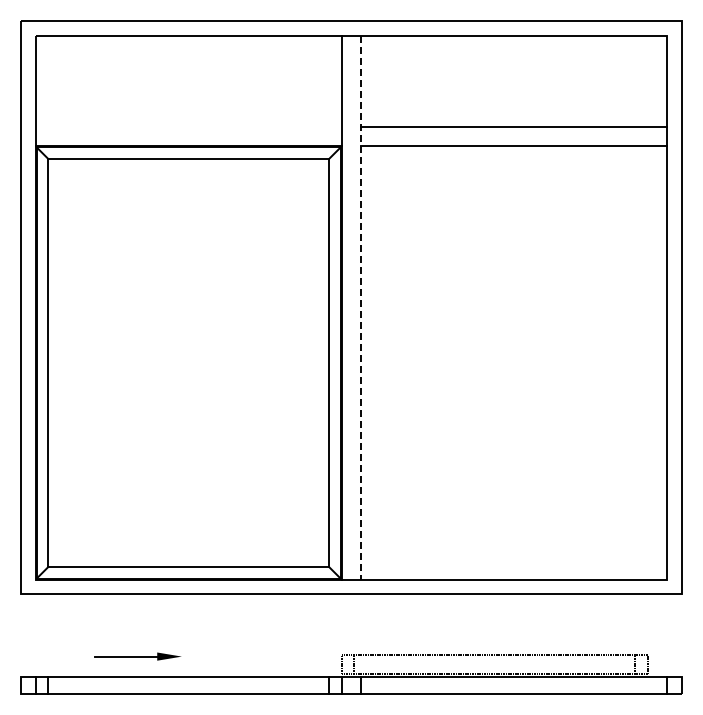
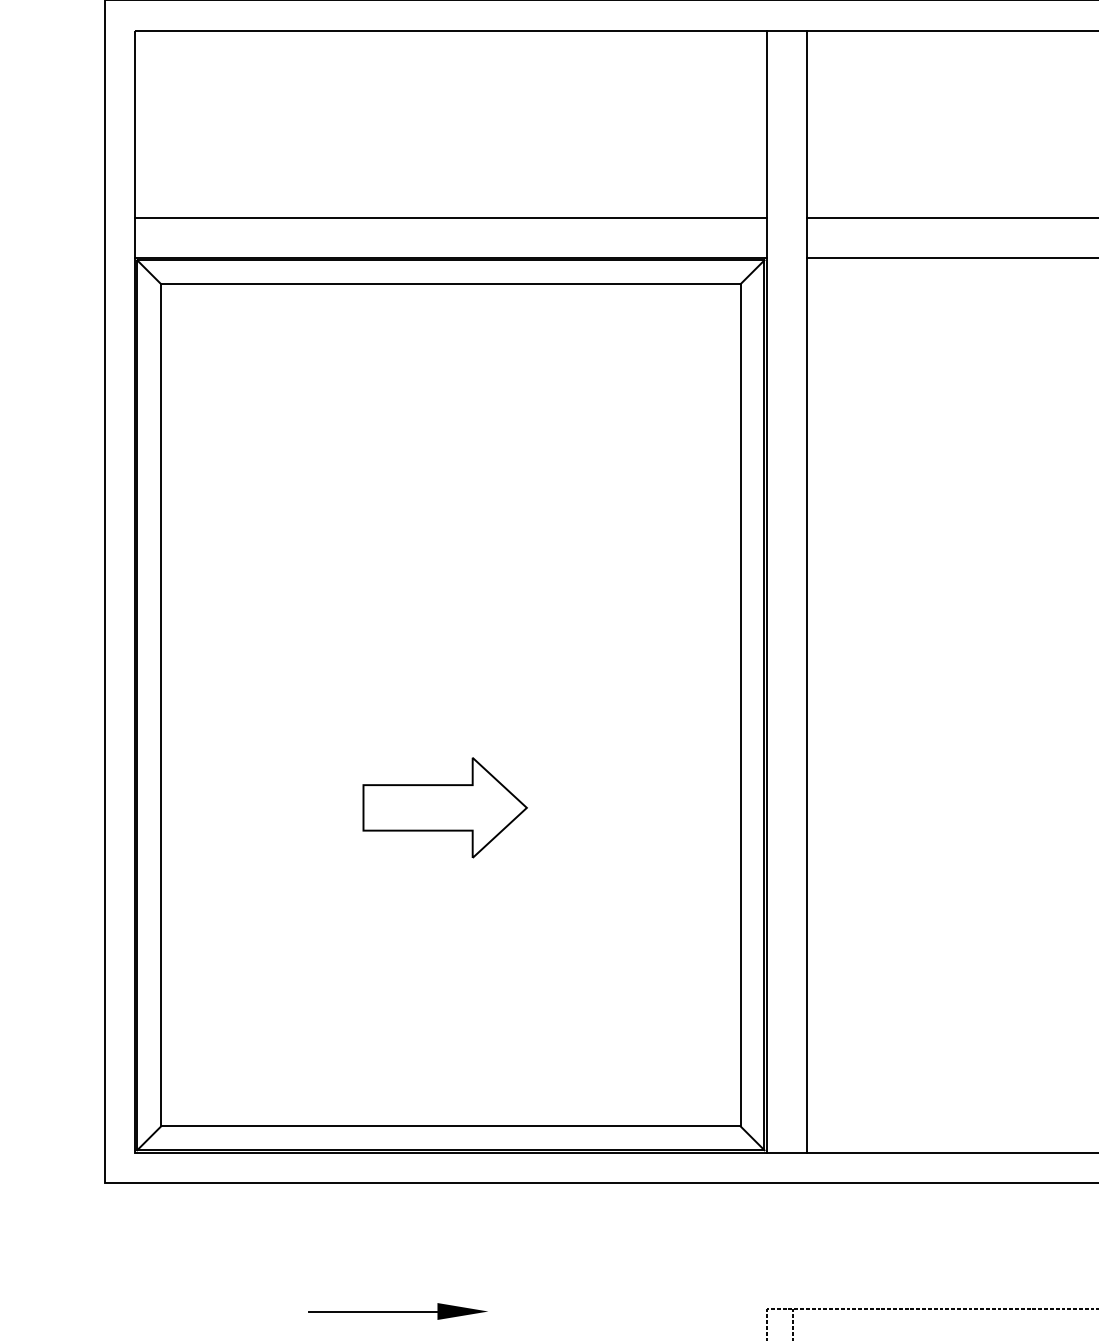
line: (188, 126) -> (450, 216), added
line: (361, 307) -> (807, 590), dashed -> solid
part: (185, 412) -> (444, 807), added
part: (137, 656) -> (396, 1311), moved

